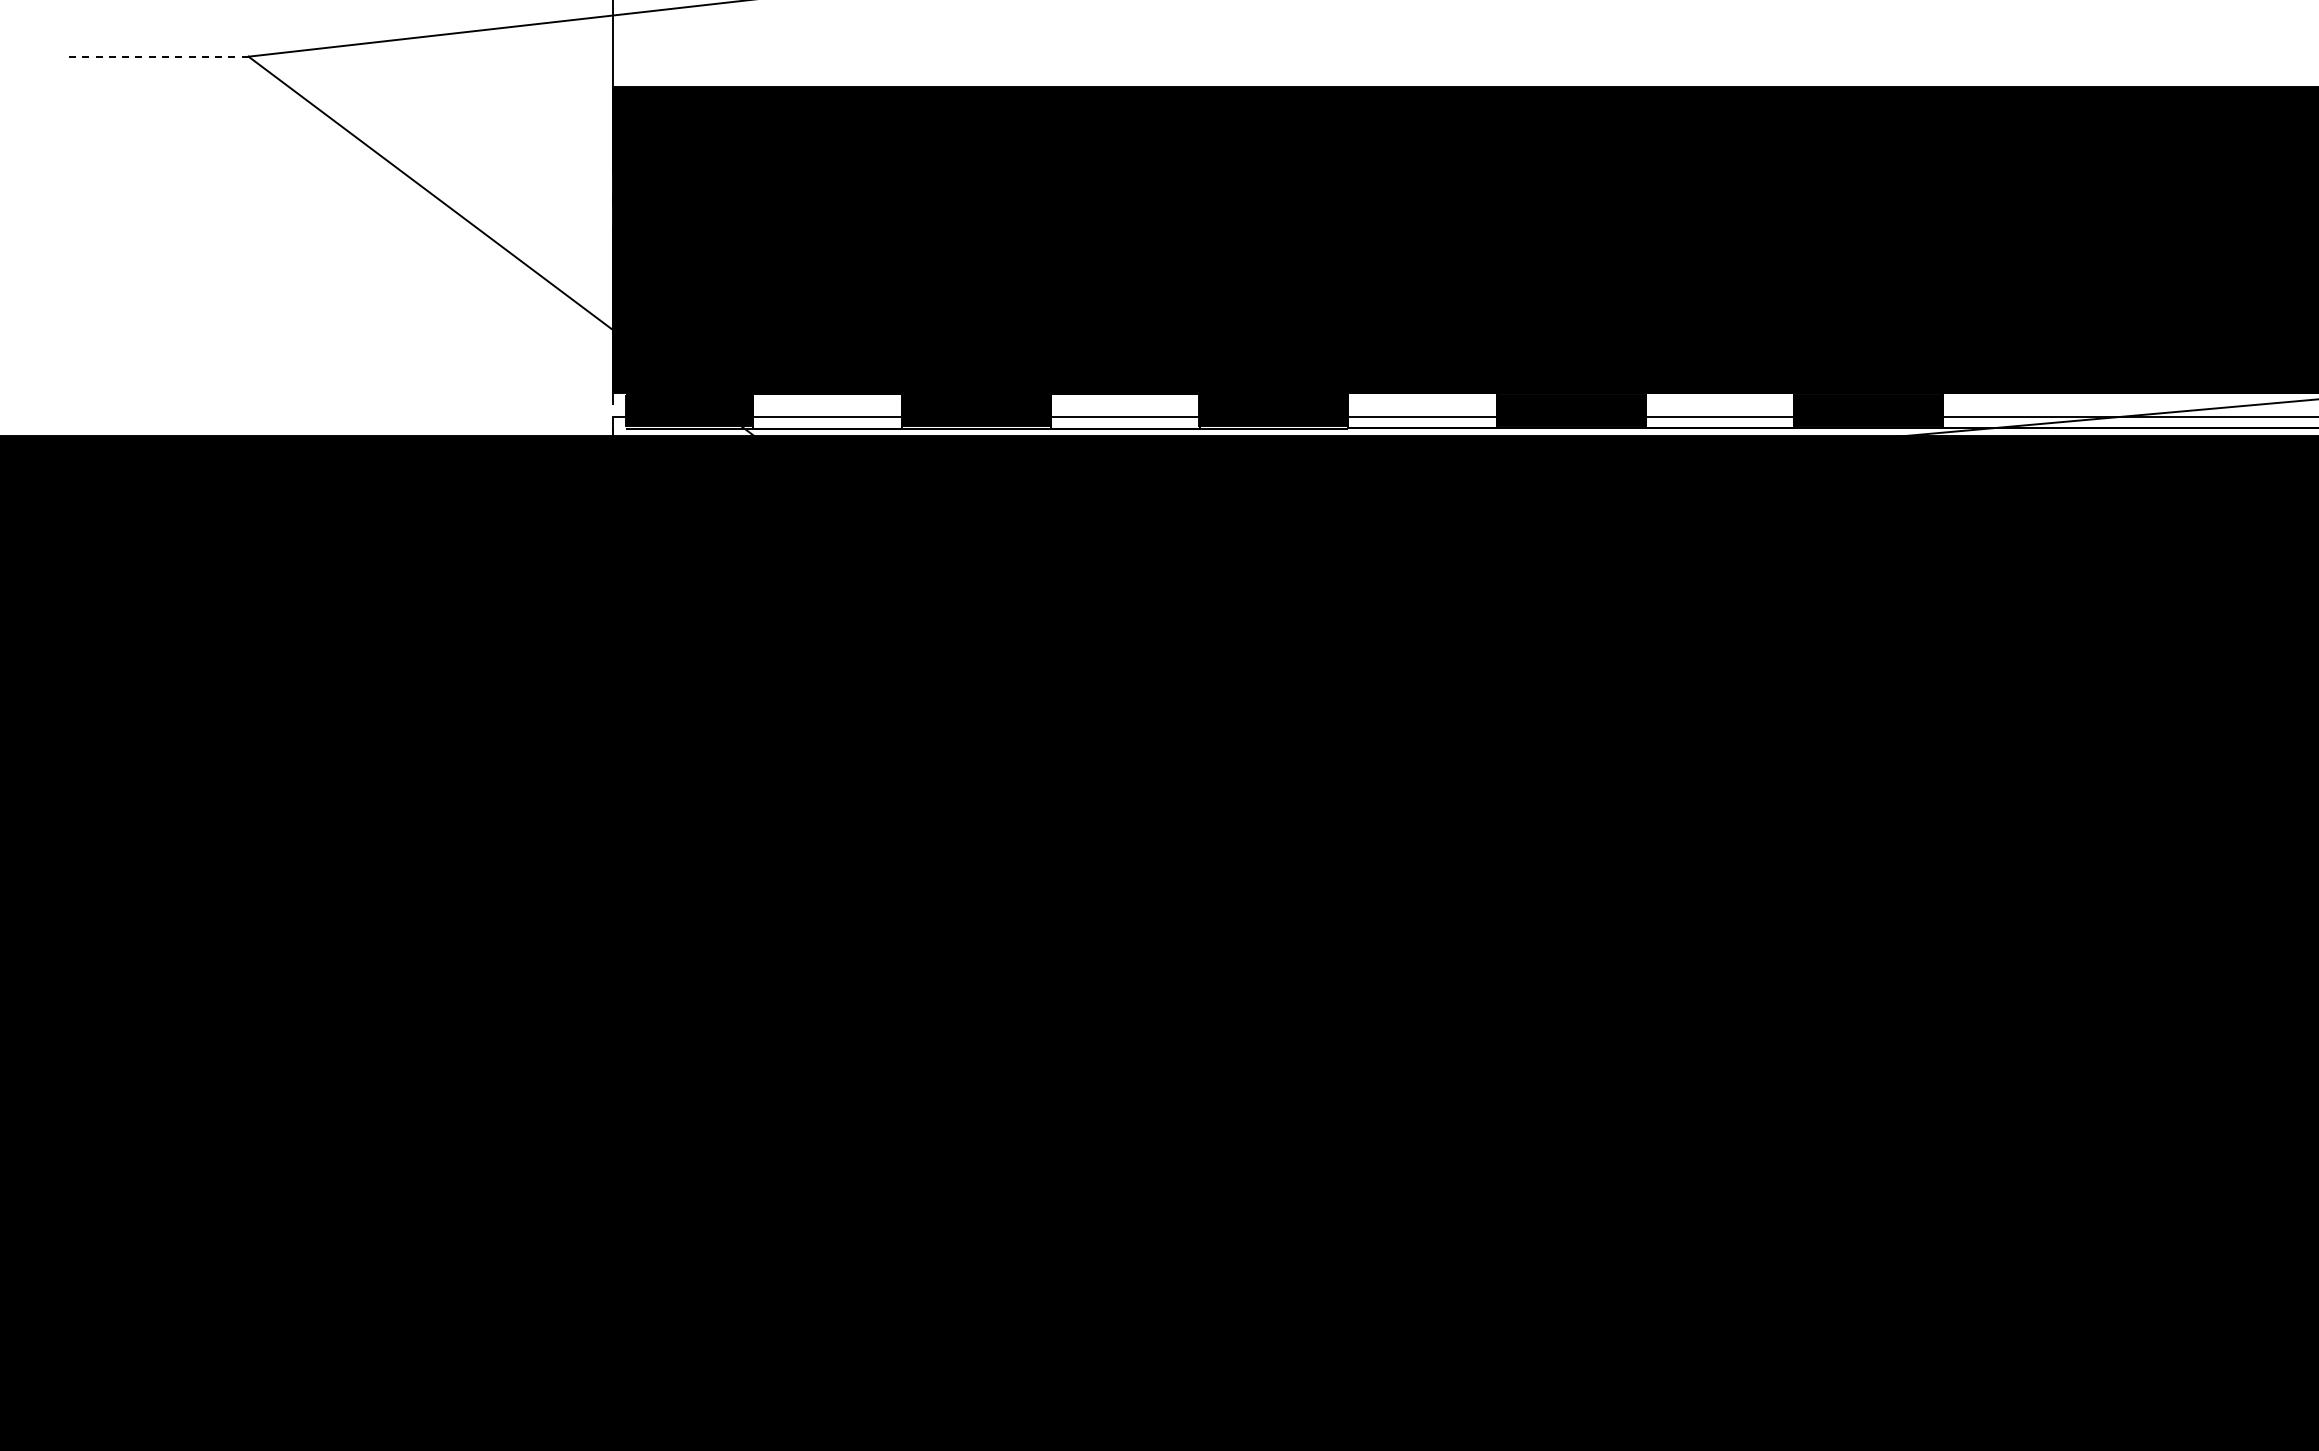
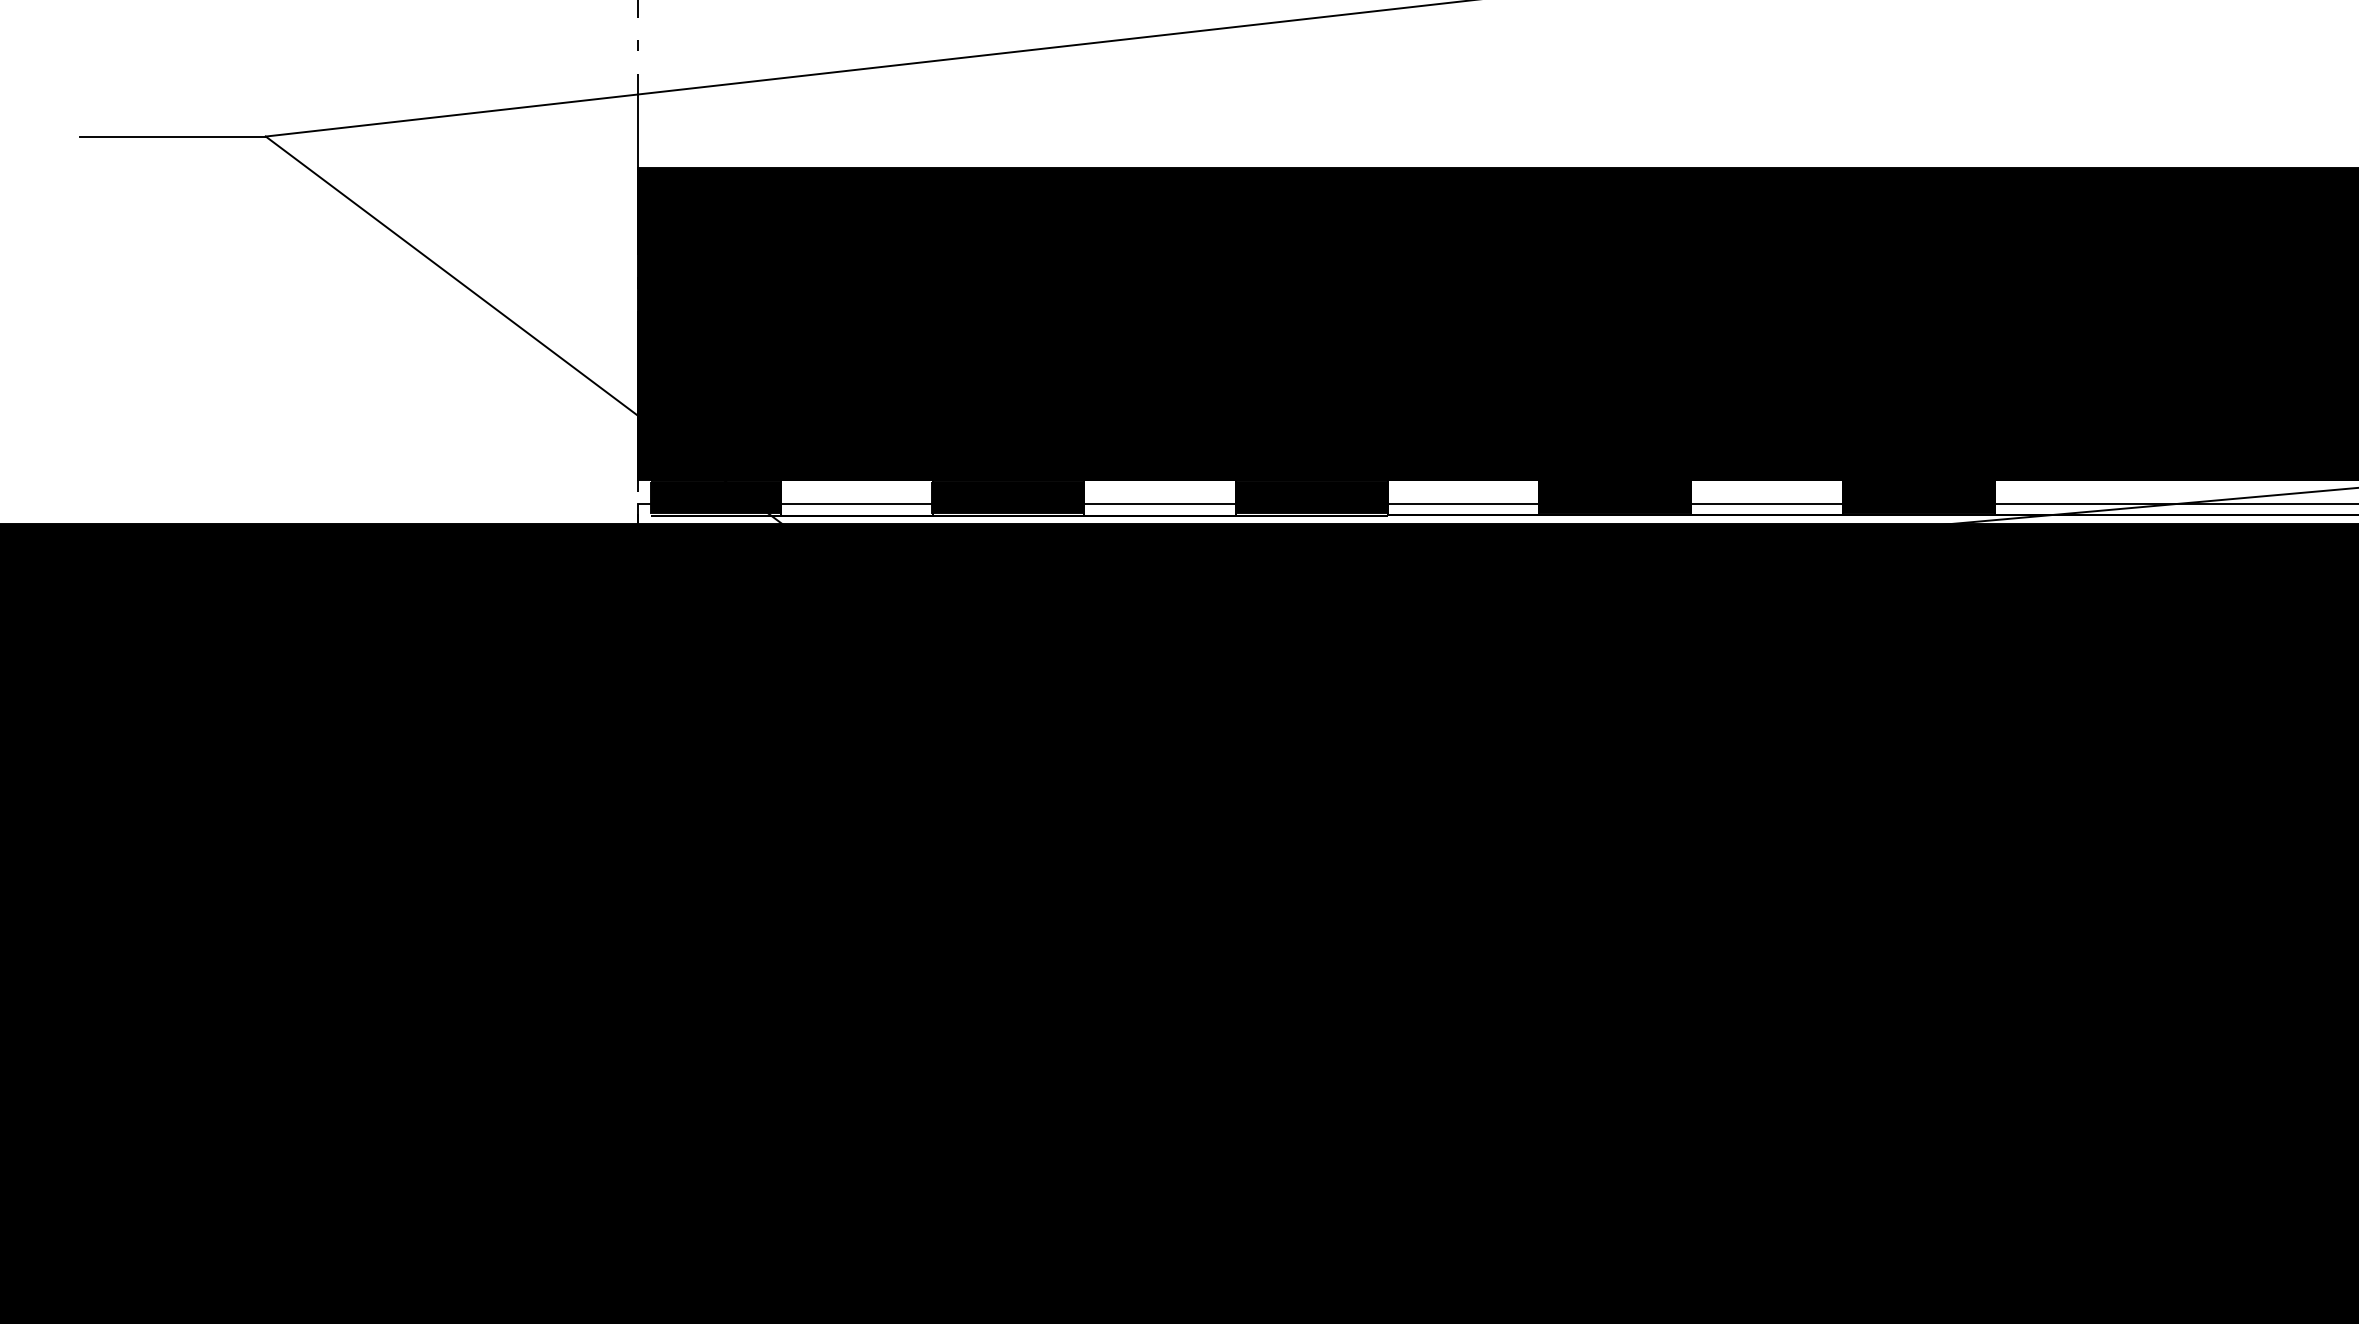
line: (157, 56) -> (172, 136), dashed -> solid

